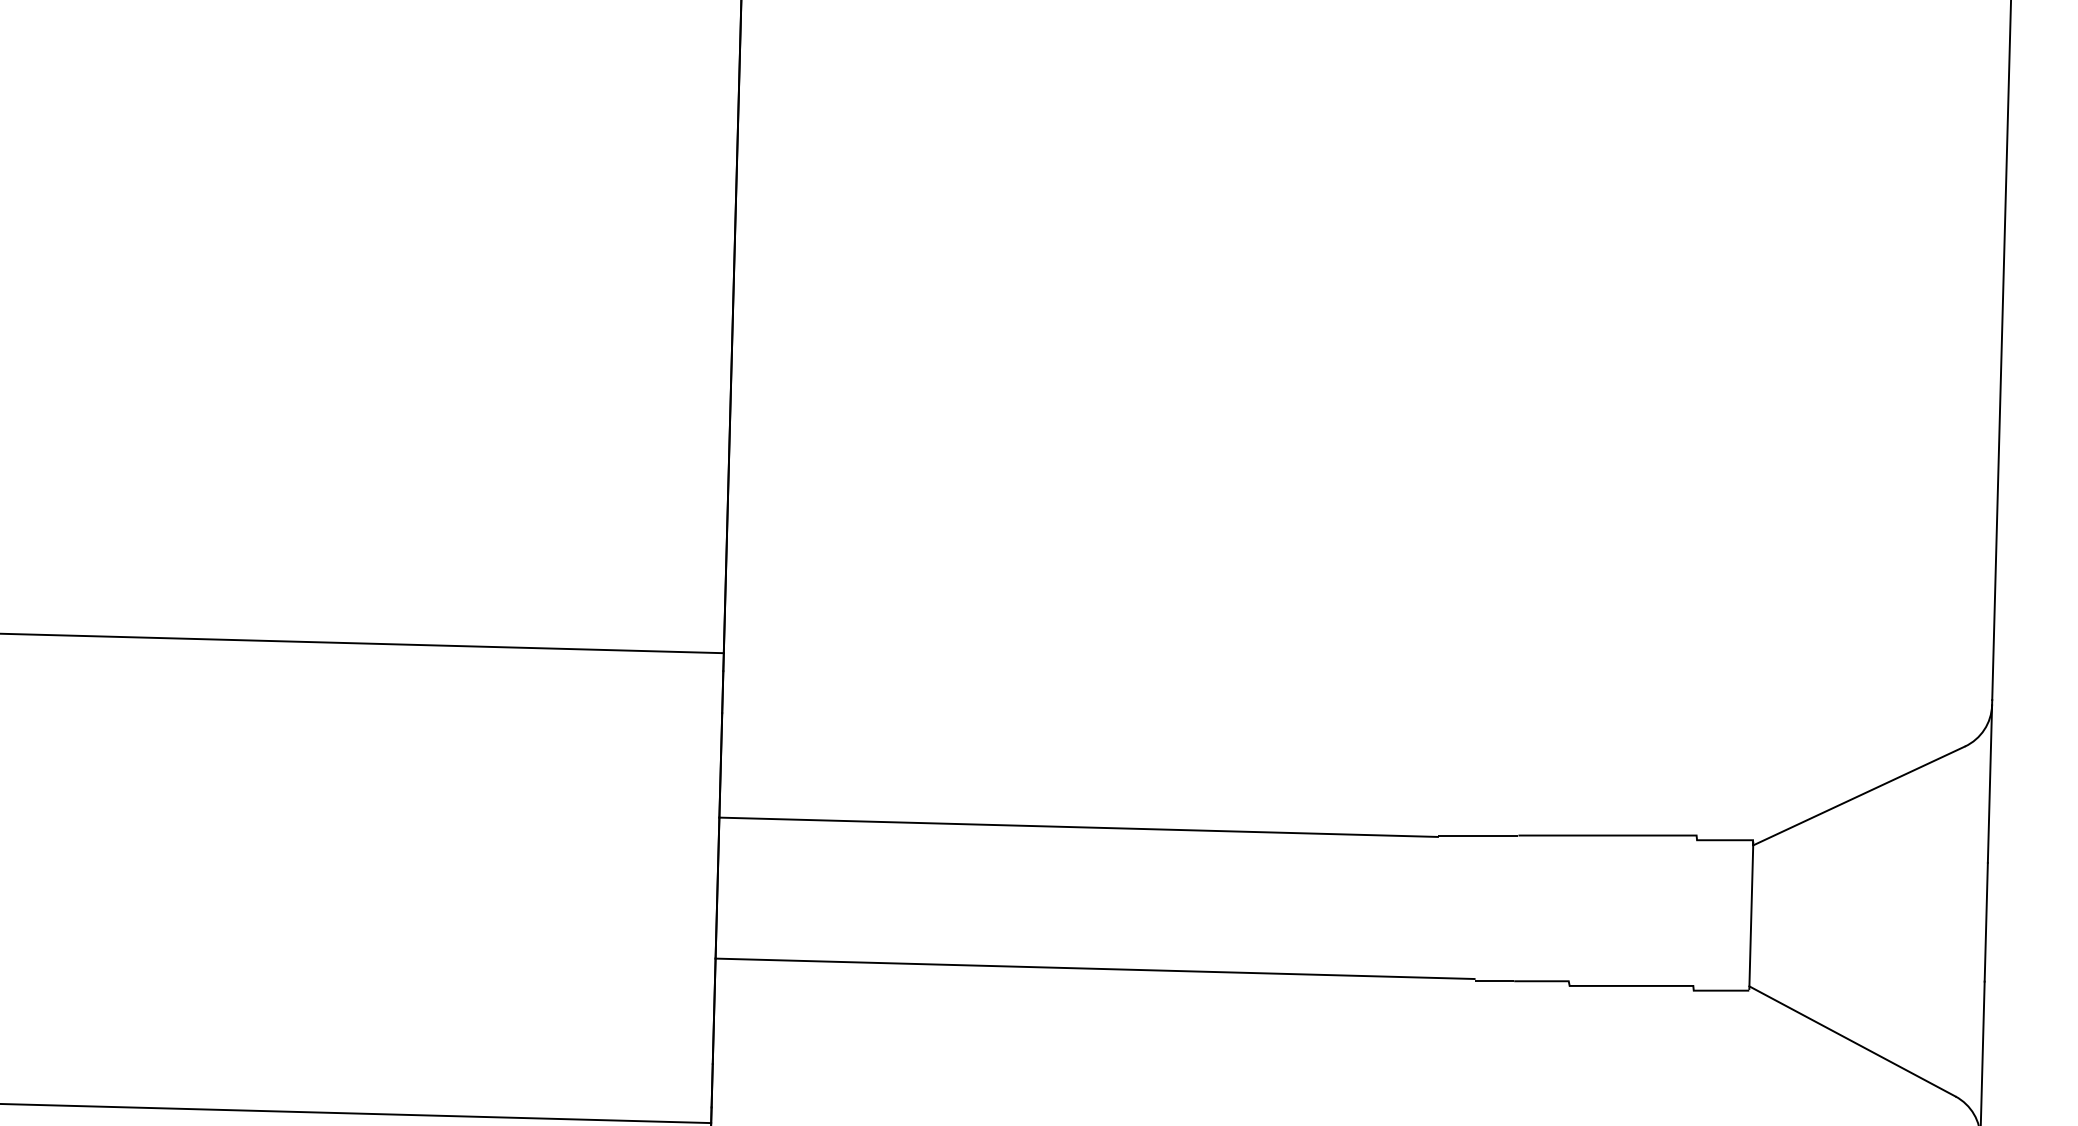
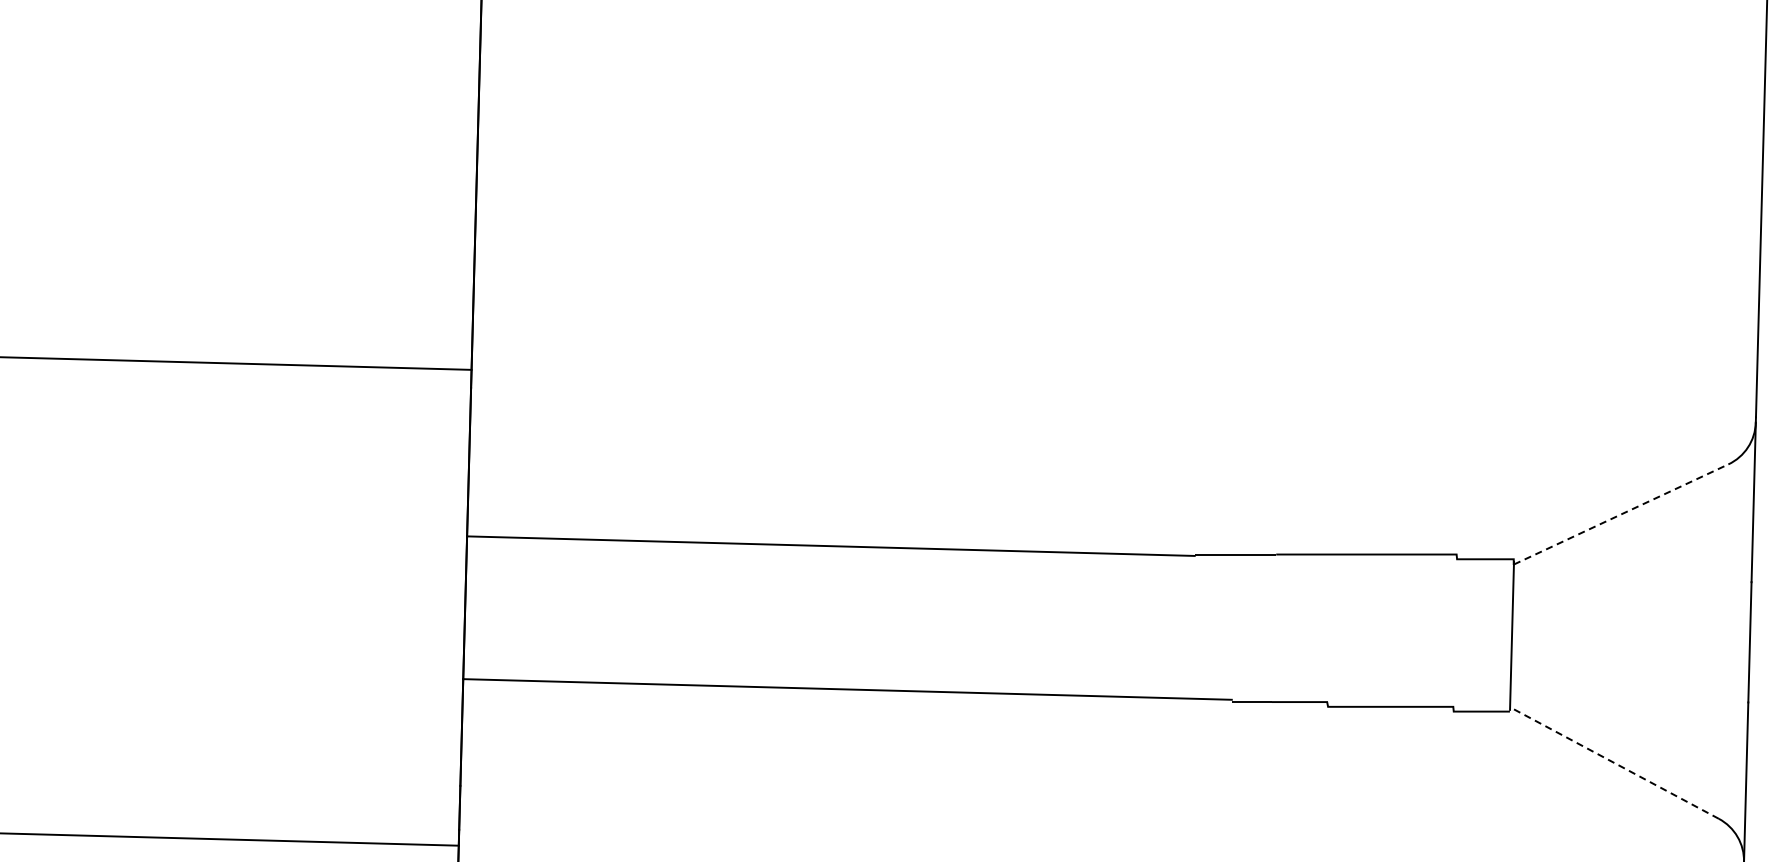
line: (1859, 795) -> (1621, 513), solid -> dashed
line: (1852, 1041) -> (1614, 763), solid -> dashed

